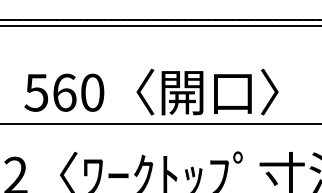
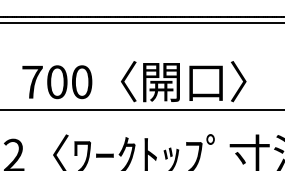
text: (50, 92) -> (44, 81), 560 -> 700

